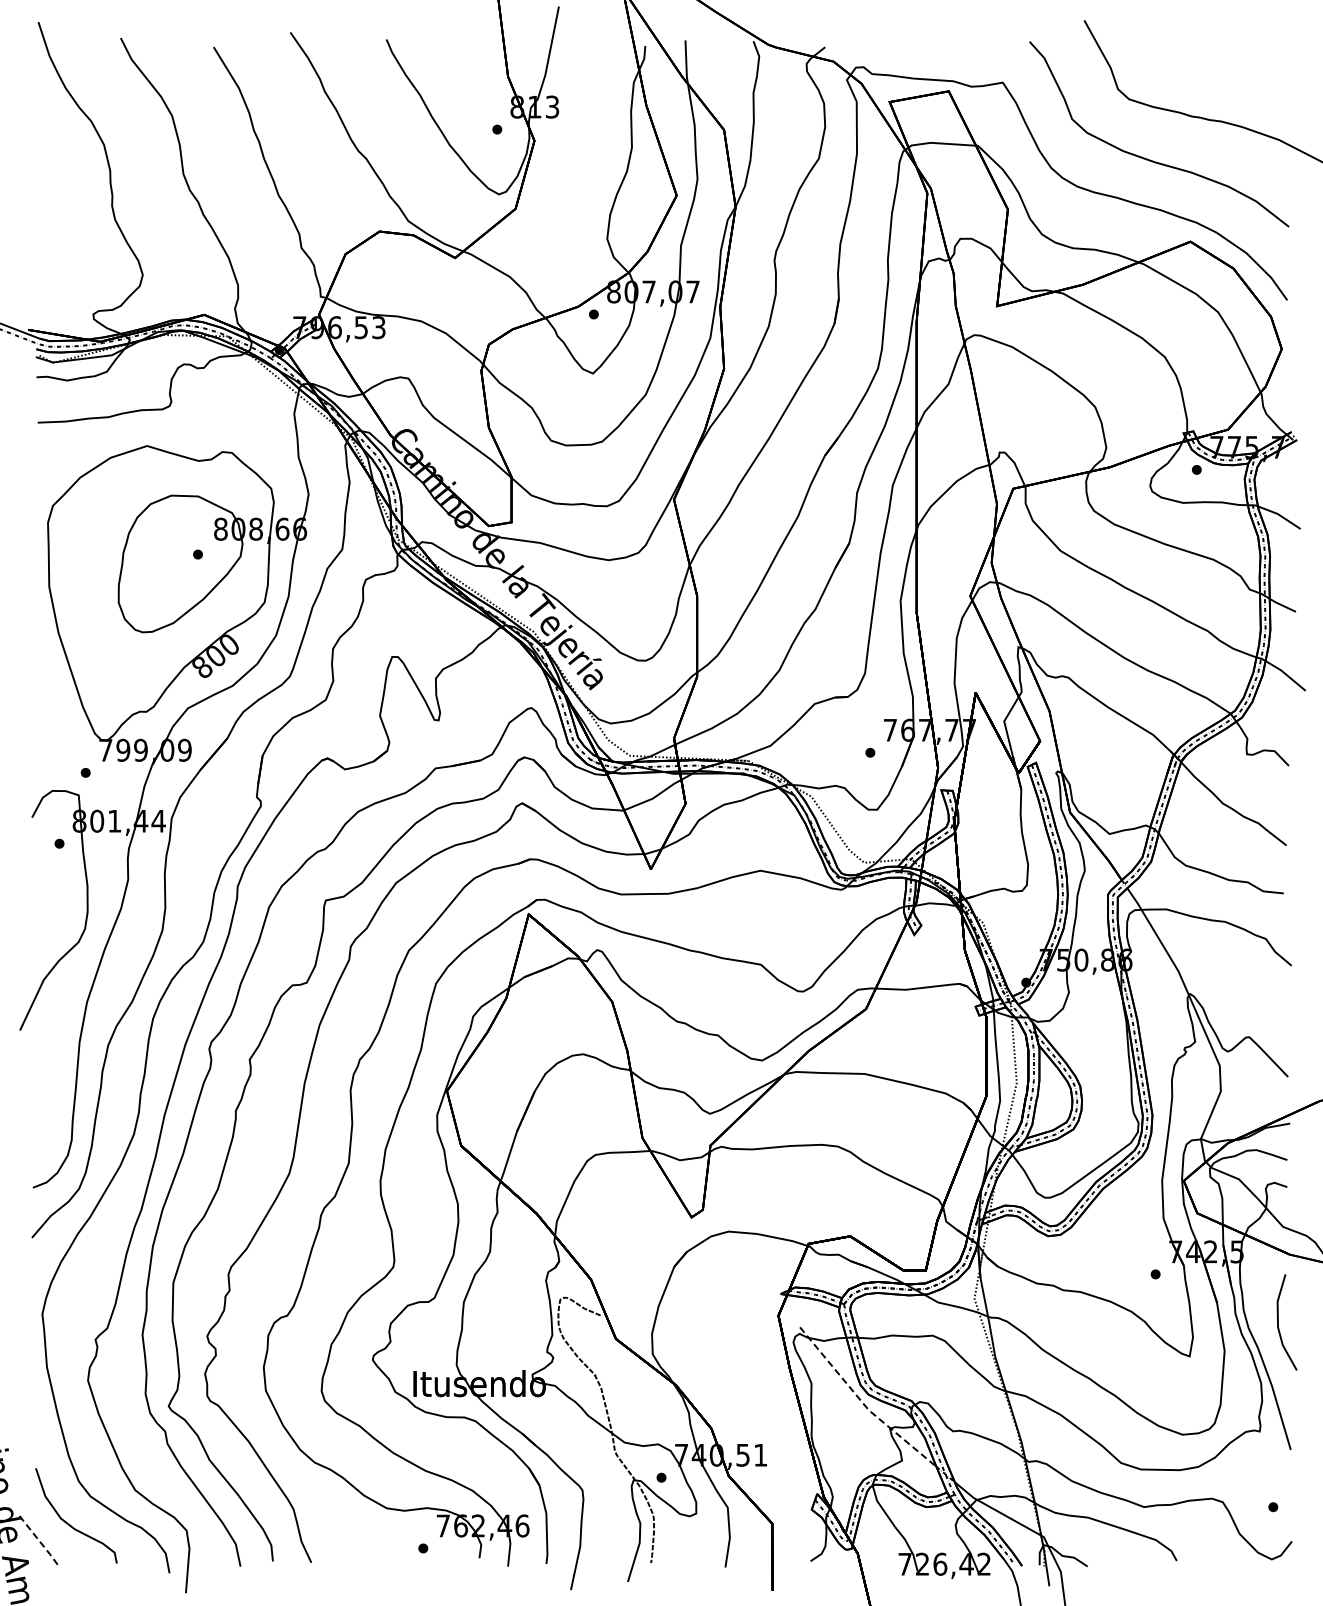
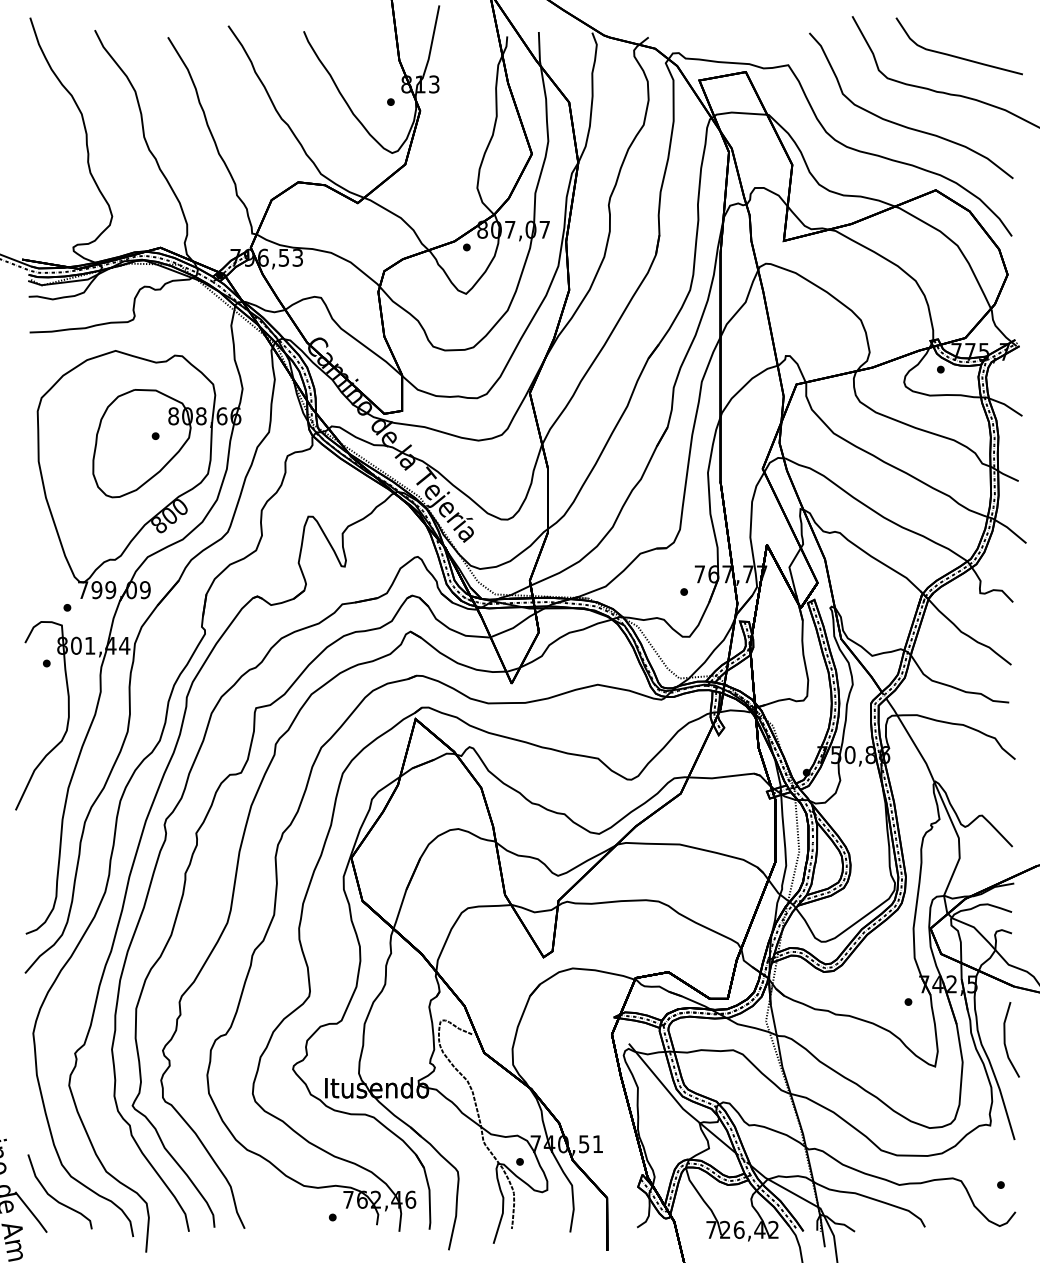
curve: (1218, 71) -> (957, 56), added
line: (863, 1403) -> (678, 1103), dashed -> solid
line: (40, 1542) -> (31, 1212), dashed -> solid

